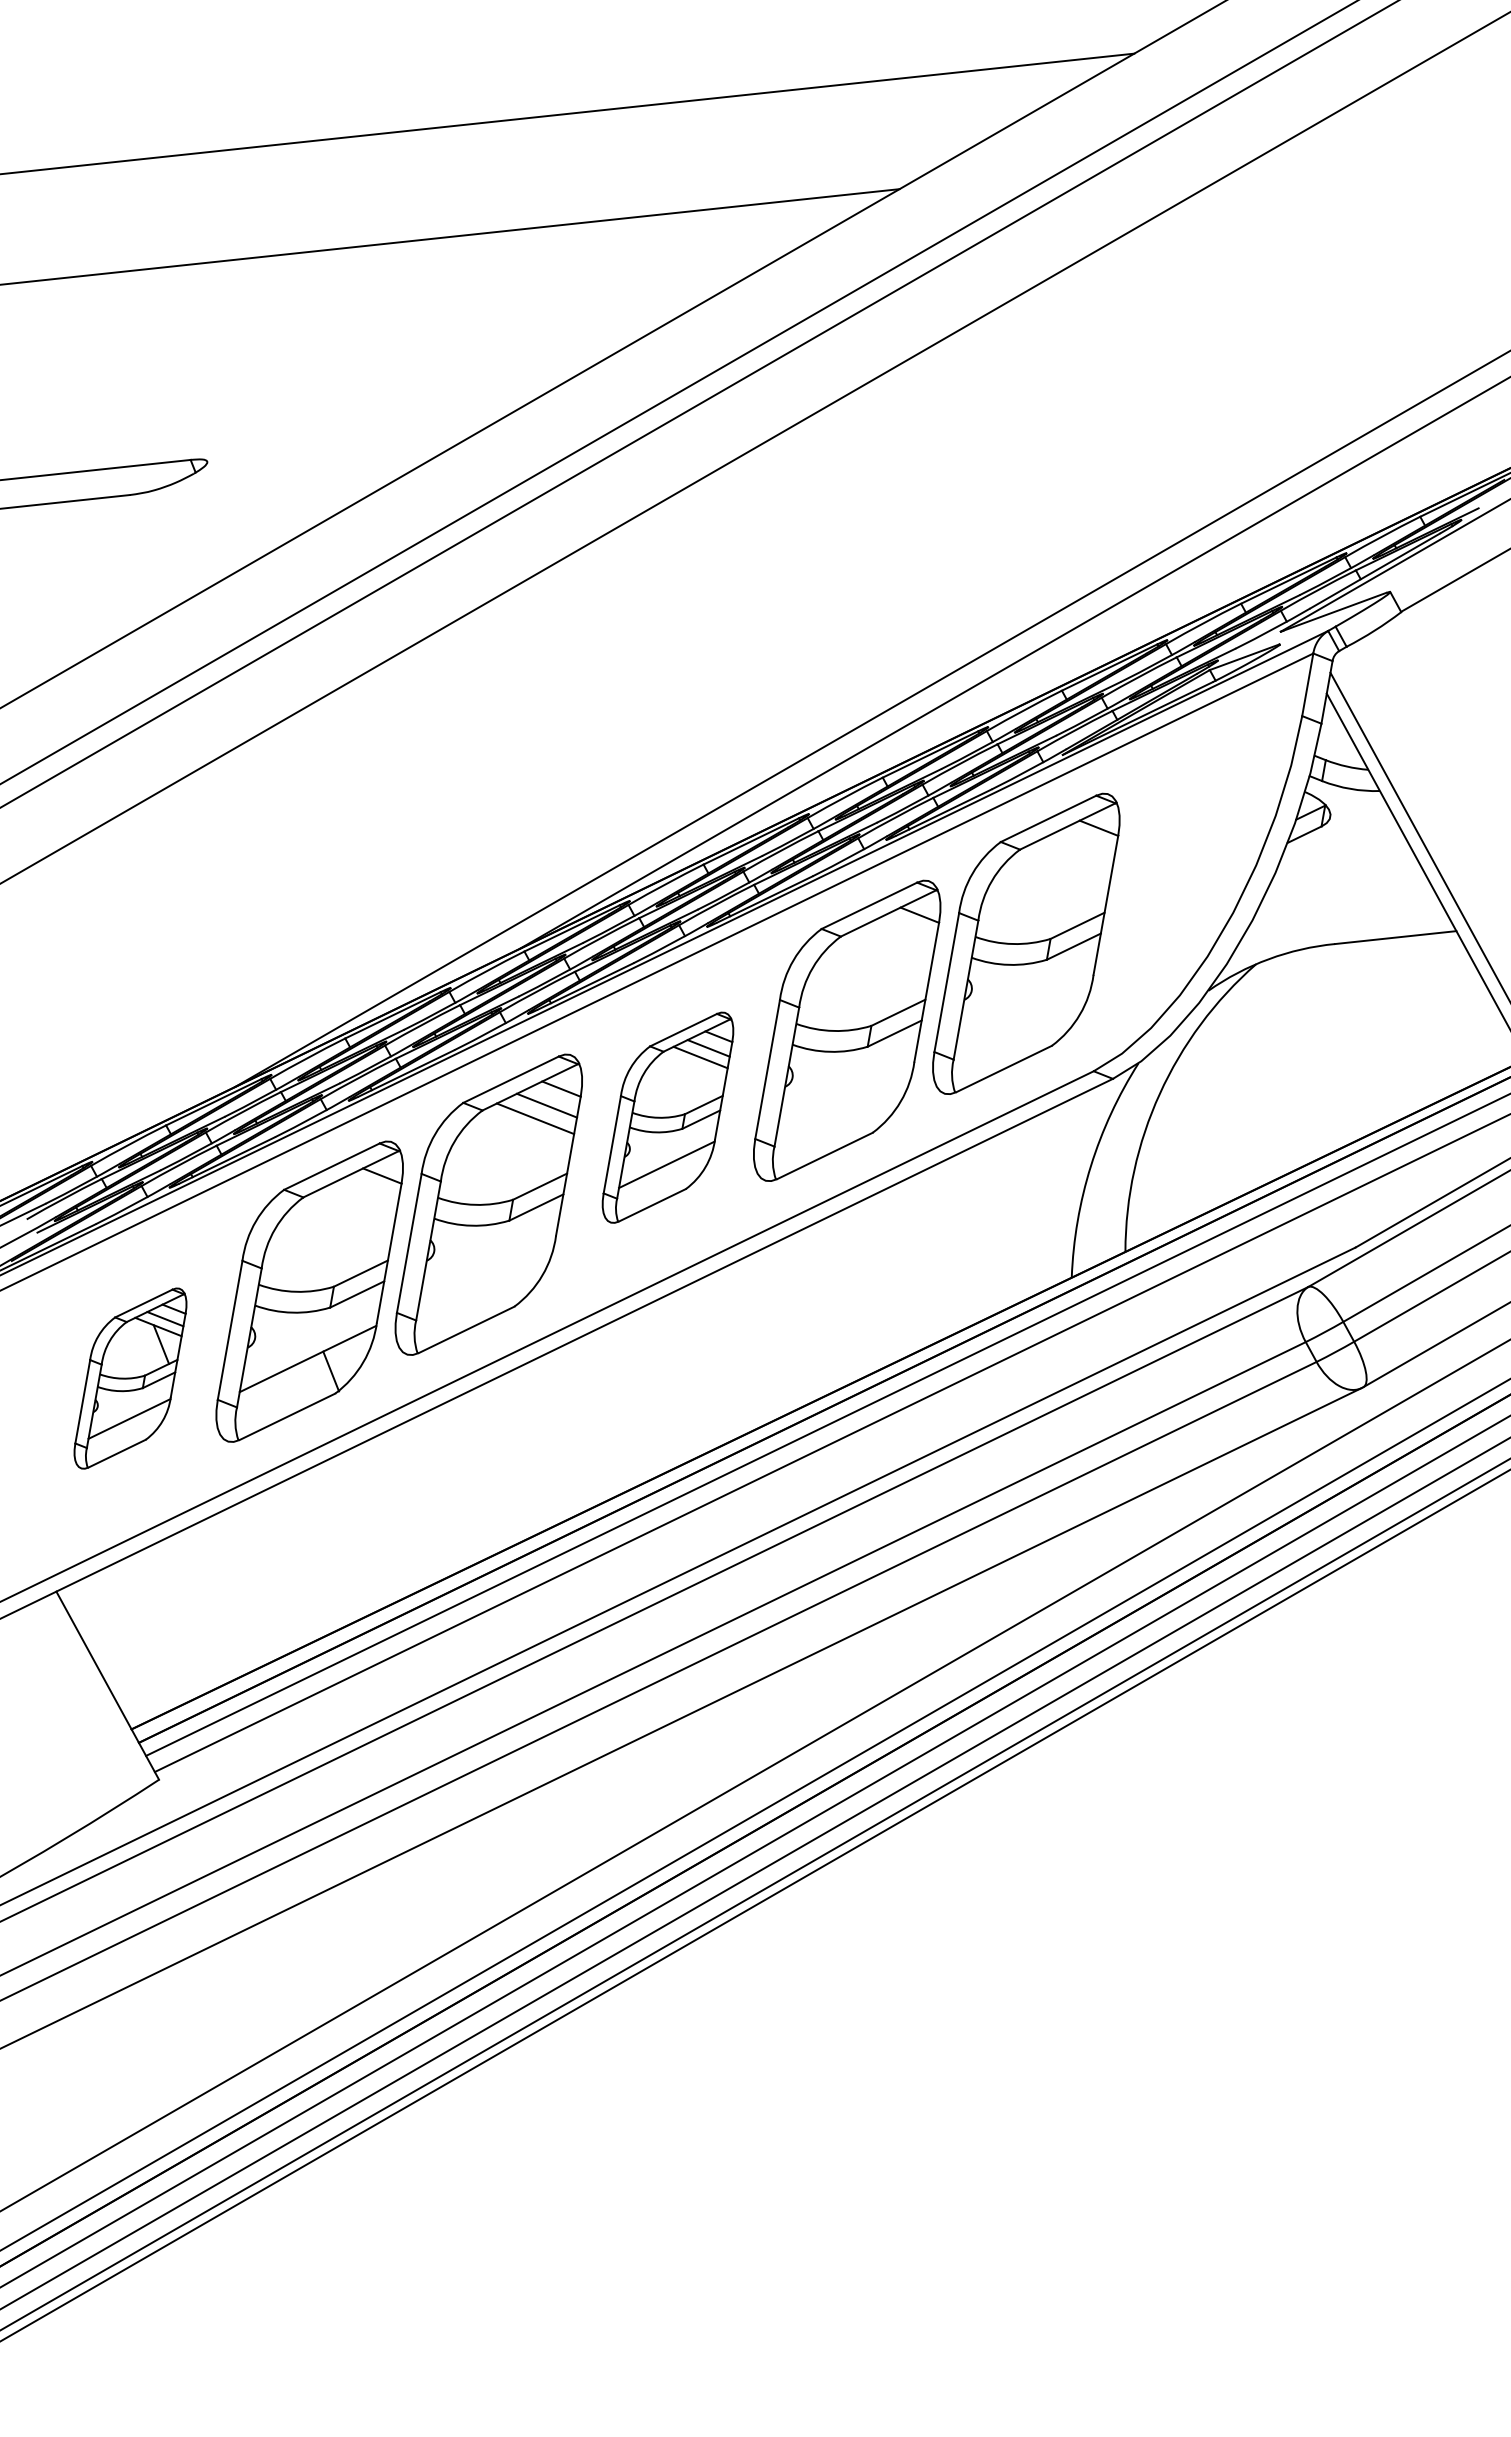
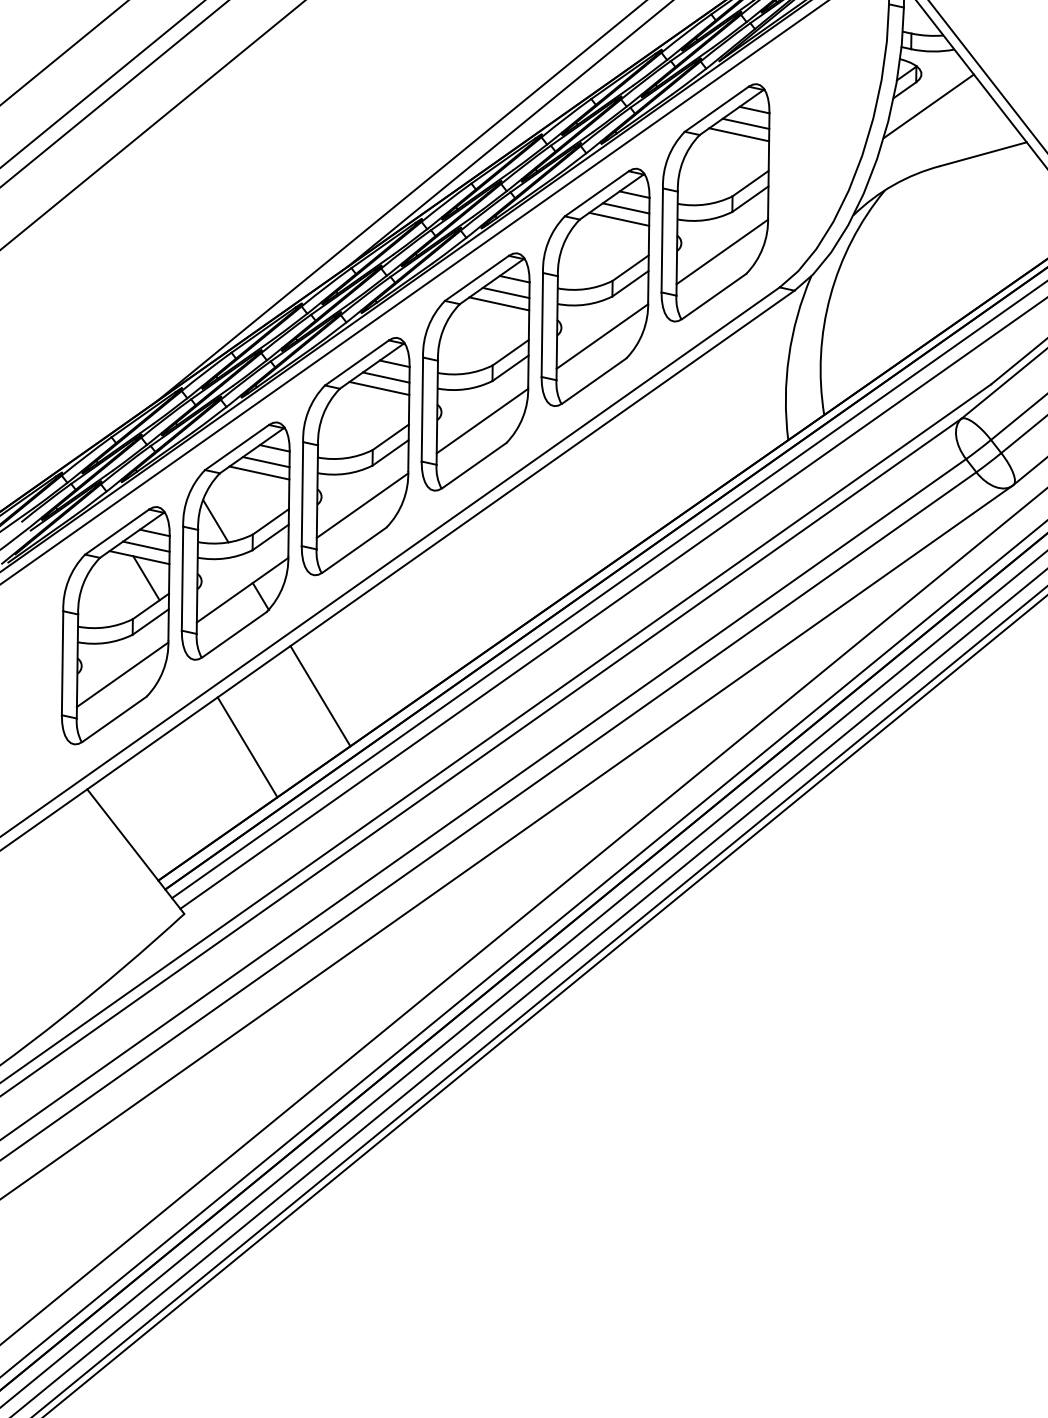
line: (1084, 844) -> (745, 123), added
line: (1072, 857) -> (738, 134), added
line: (1332, 861) -> (928, 106), added
line: (905, 931) -> (626, 208), added
line: (893, 944) -> (618, 219), added
line: (1024, 1011) -> (722, 252), added
line: (845, 1098) -> (602, 336), added
part: (667, 1117) -> (475, 371), size x1.43
line: (367, 1192) -> (266, 462), added
line: (355, 1205) -> (258, 472), added
line: (287, 1260) -> (215, 521), added
line: (486, 1271) -> (361, 505), added
part: (130, 1378) -> (115, 625), size x1.67
line: (388, 1517) -> (319, 695), added
line: (280, 1570) -> (247, 747), added

